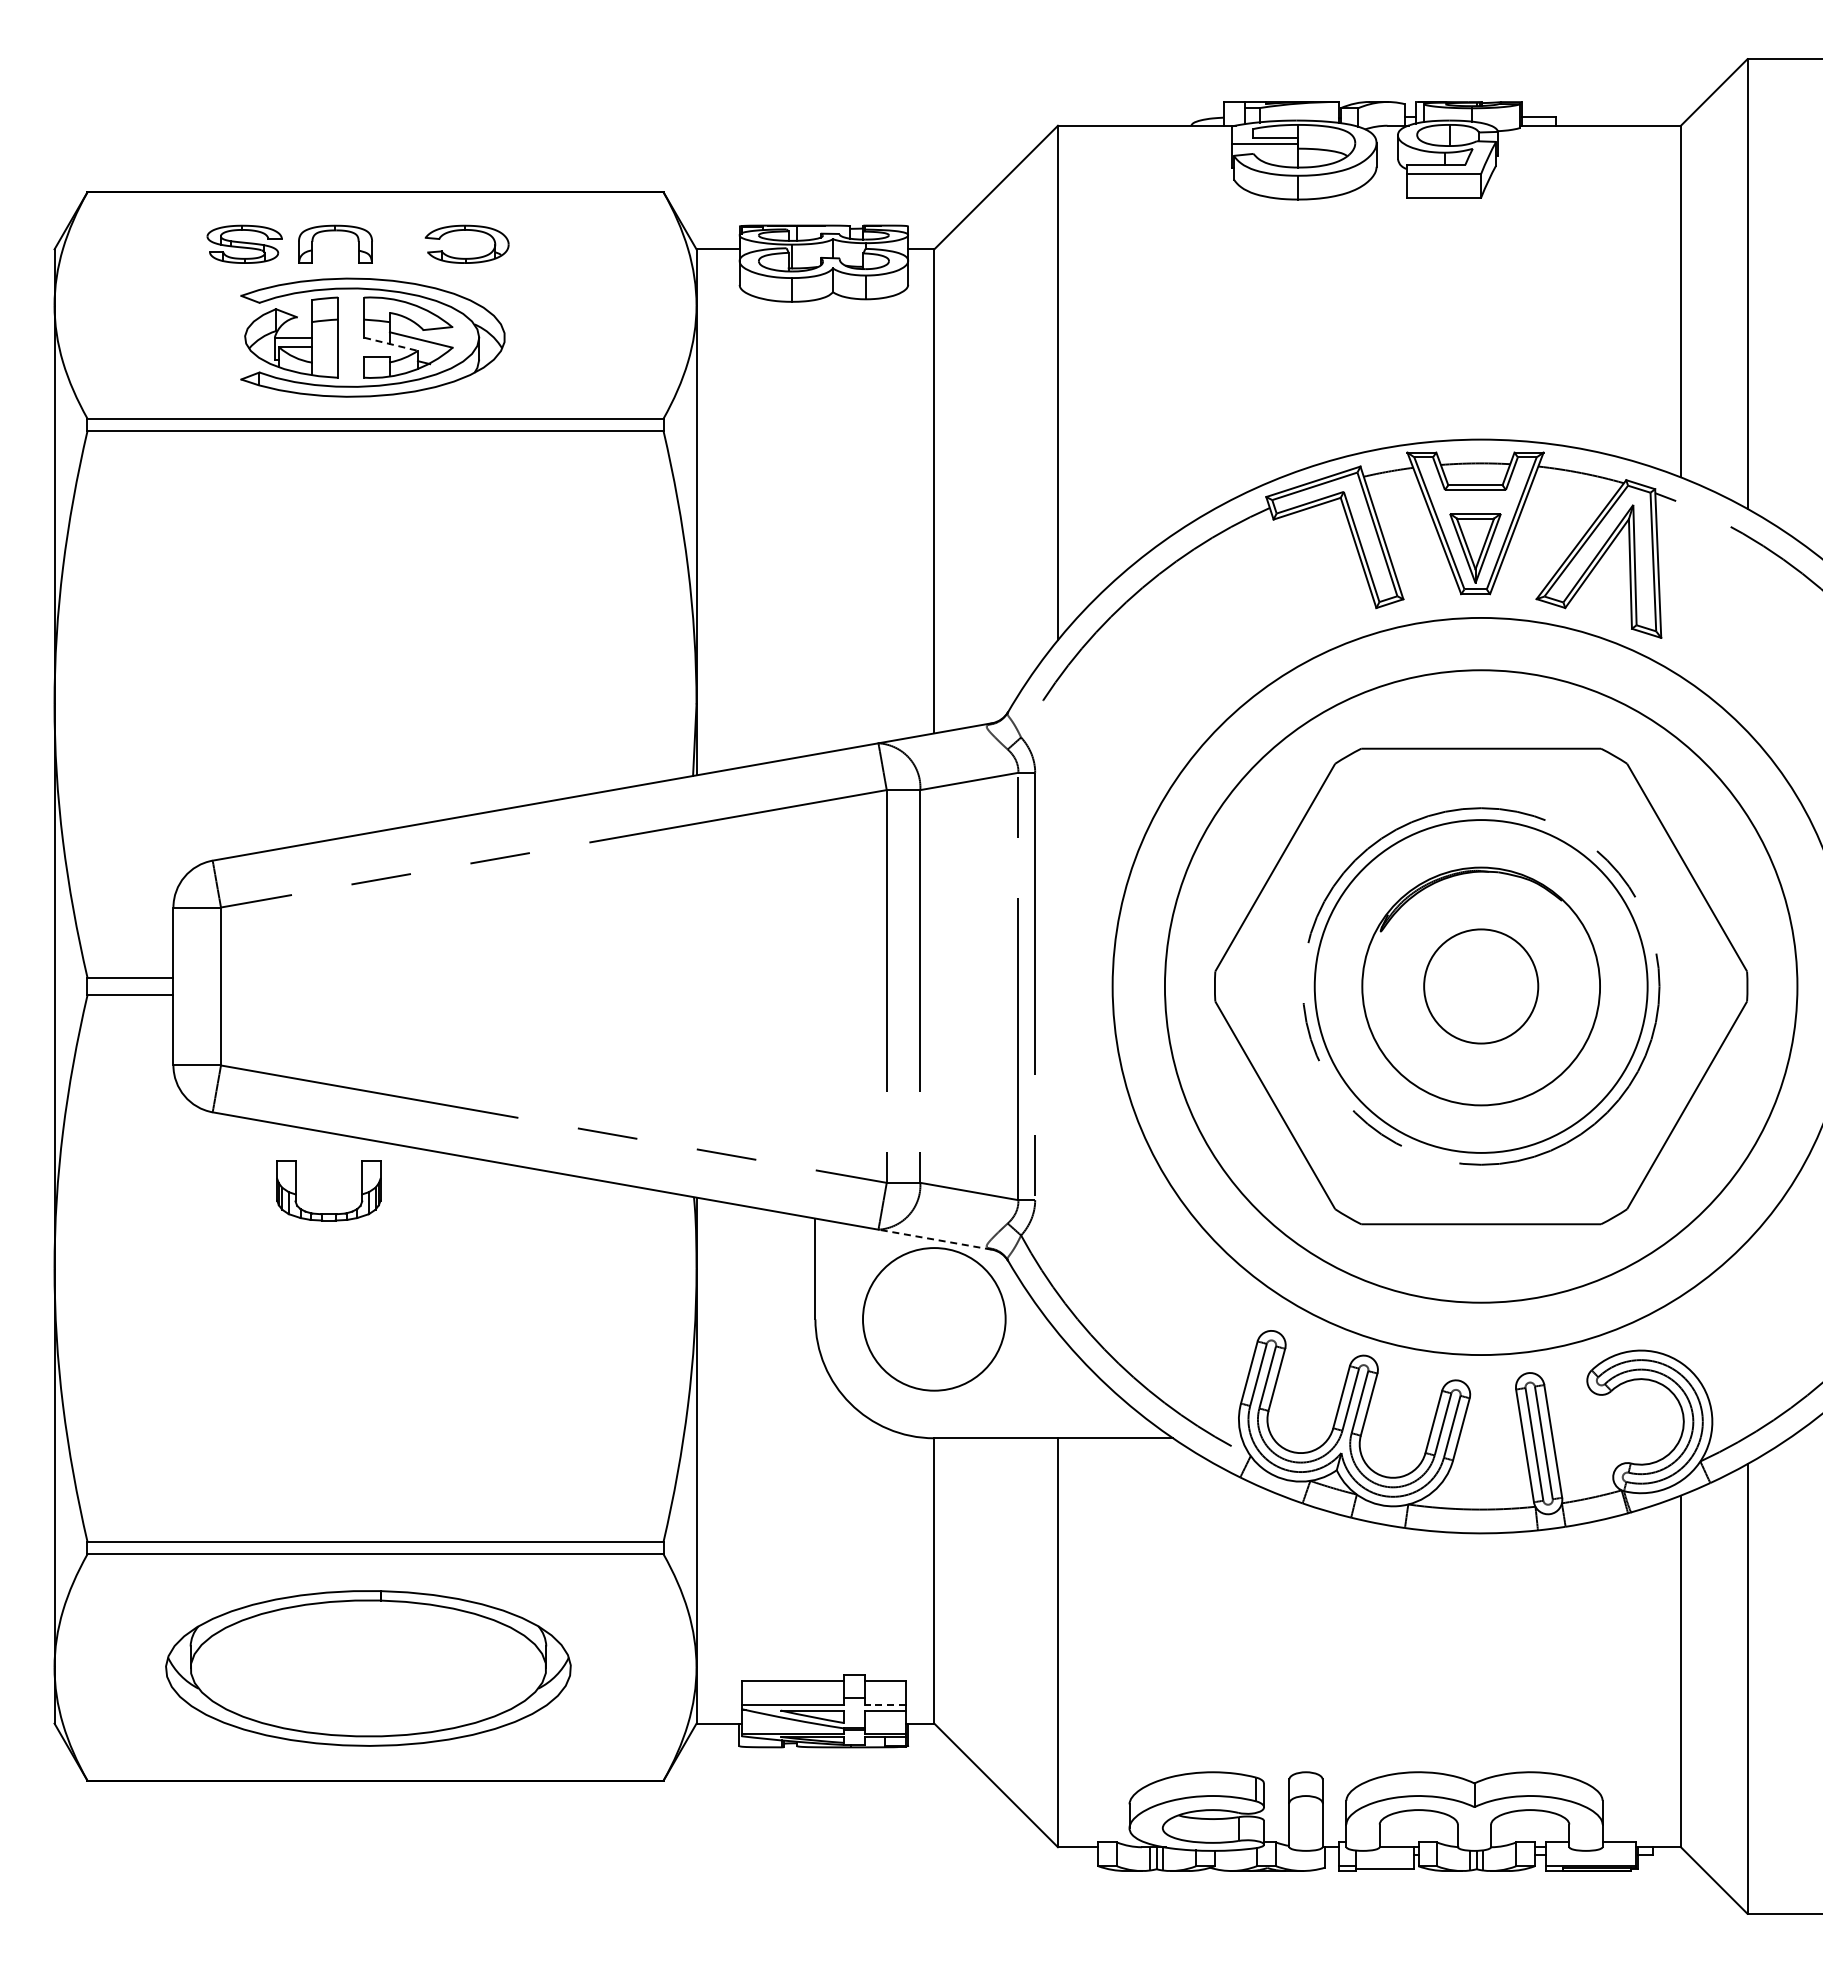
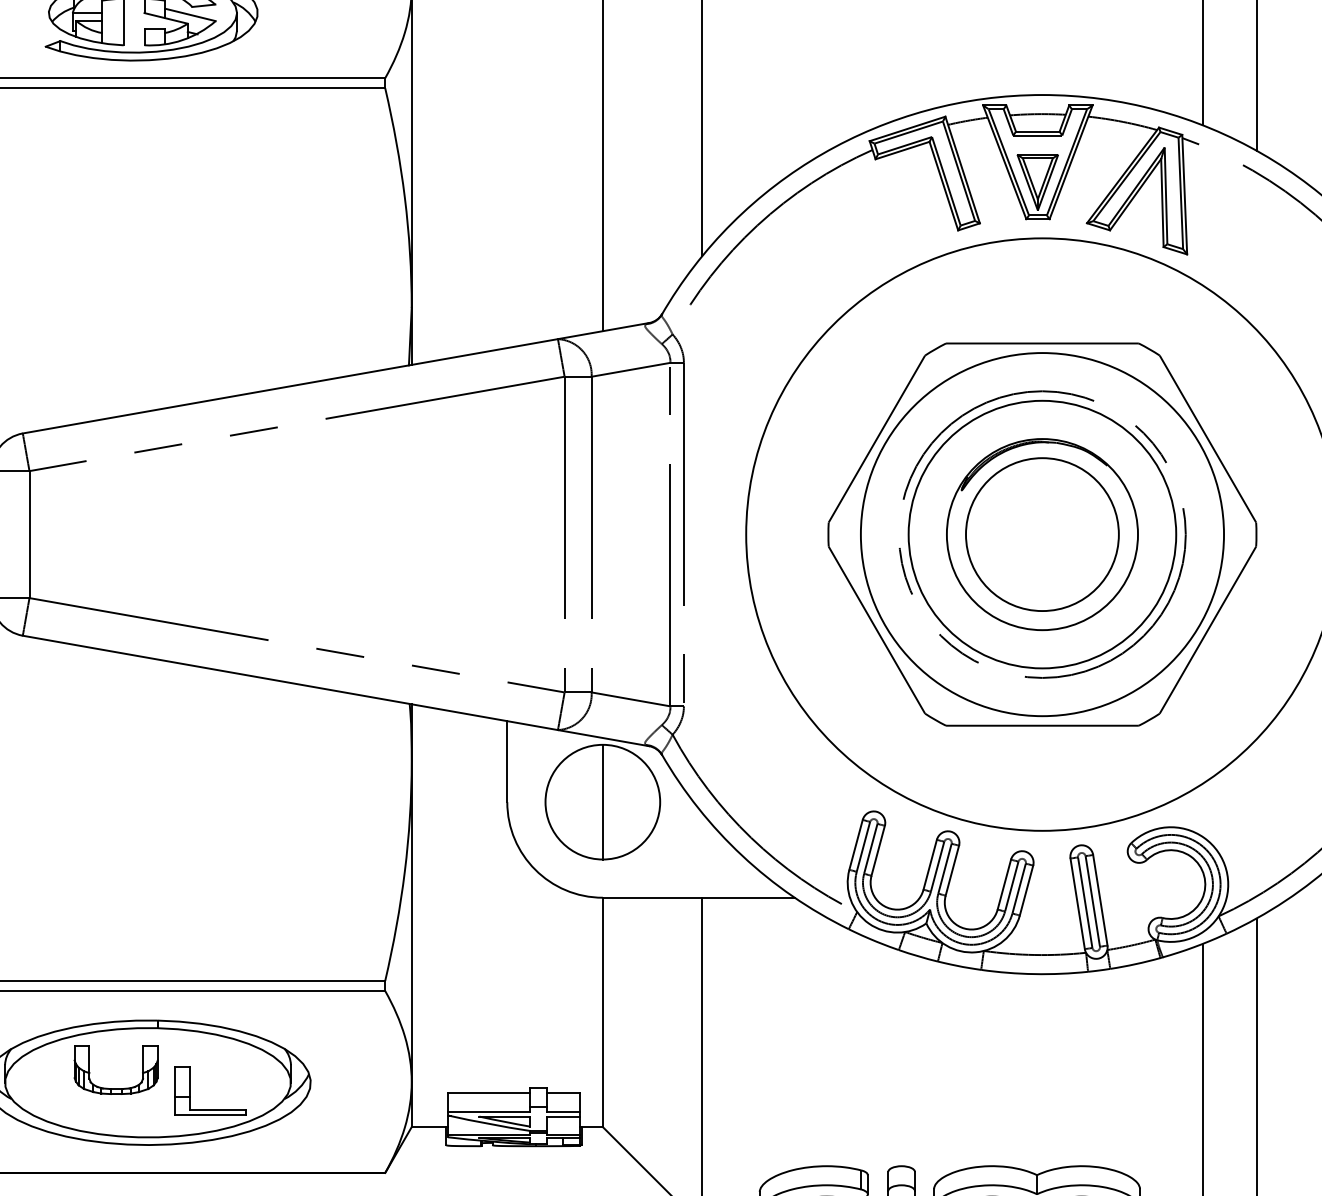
line: (391, 344) -> (166, 18), dashed -> solid
circle: (1481, 986) -> (1042, 534), size x0.71
circle: (1481, 986) -> (1042, 534), size x1.67
part: (328, 1213) -> (115, 1088), moved
line: (935, 1239) -> (603, 737), dashed -> solid
line: (934, 1319) -> (603, 802), added
part: (446, 1701) -> (210, 1109), added
line: (885, 1704) -> (563, 1111), dashed -> solid

